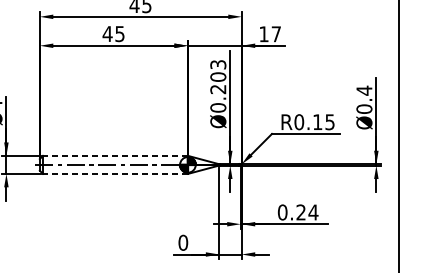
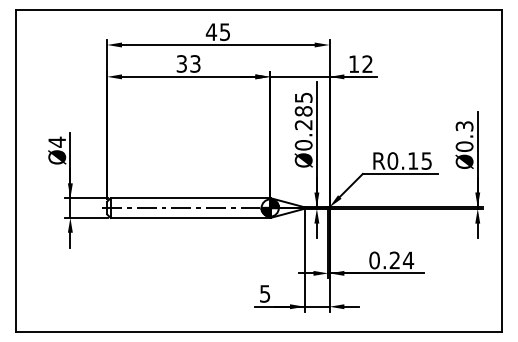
text: (113, 33) -> (188, 63), 45 -> 33
text: (276, 33) -> (367, 63), 17 -> 12
text: (218, 70) -> (303, 104), Ø0.203 -> Ø0.285
text: (364, 90) -> (464, 126), Ø0.4 -> Ø0.3
line: (115, 156) -> (190, 198), dashed -> solid
line: (115, 173) -> (190, 217), dashed -> solid
text: (182, 242) -> (264, 293), 0 -> 5

